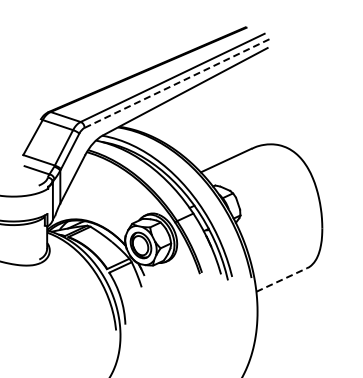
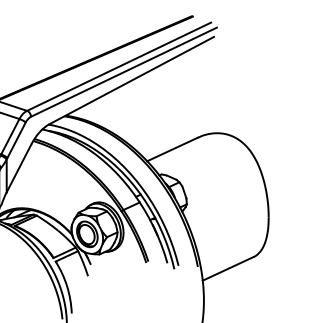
line: (178, 83) -> (124, 72), dashed -> solid
line: (281, 280) -> (227, 269), dashed -> solid

